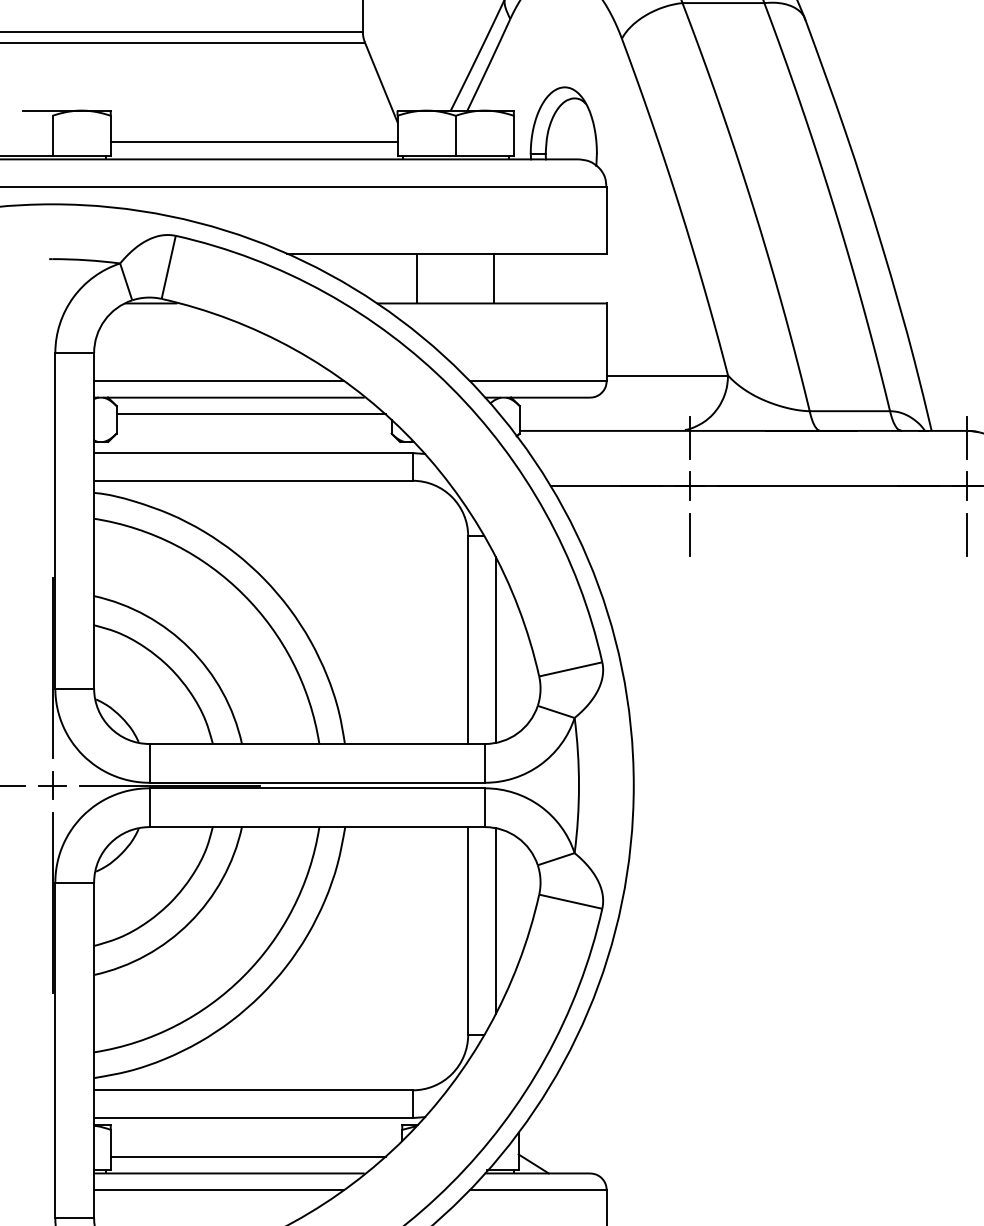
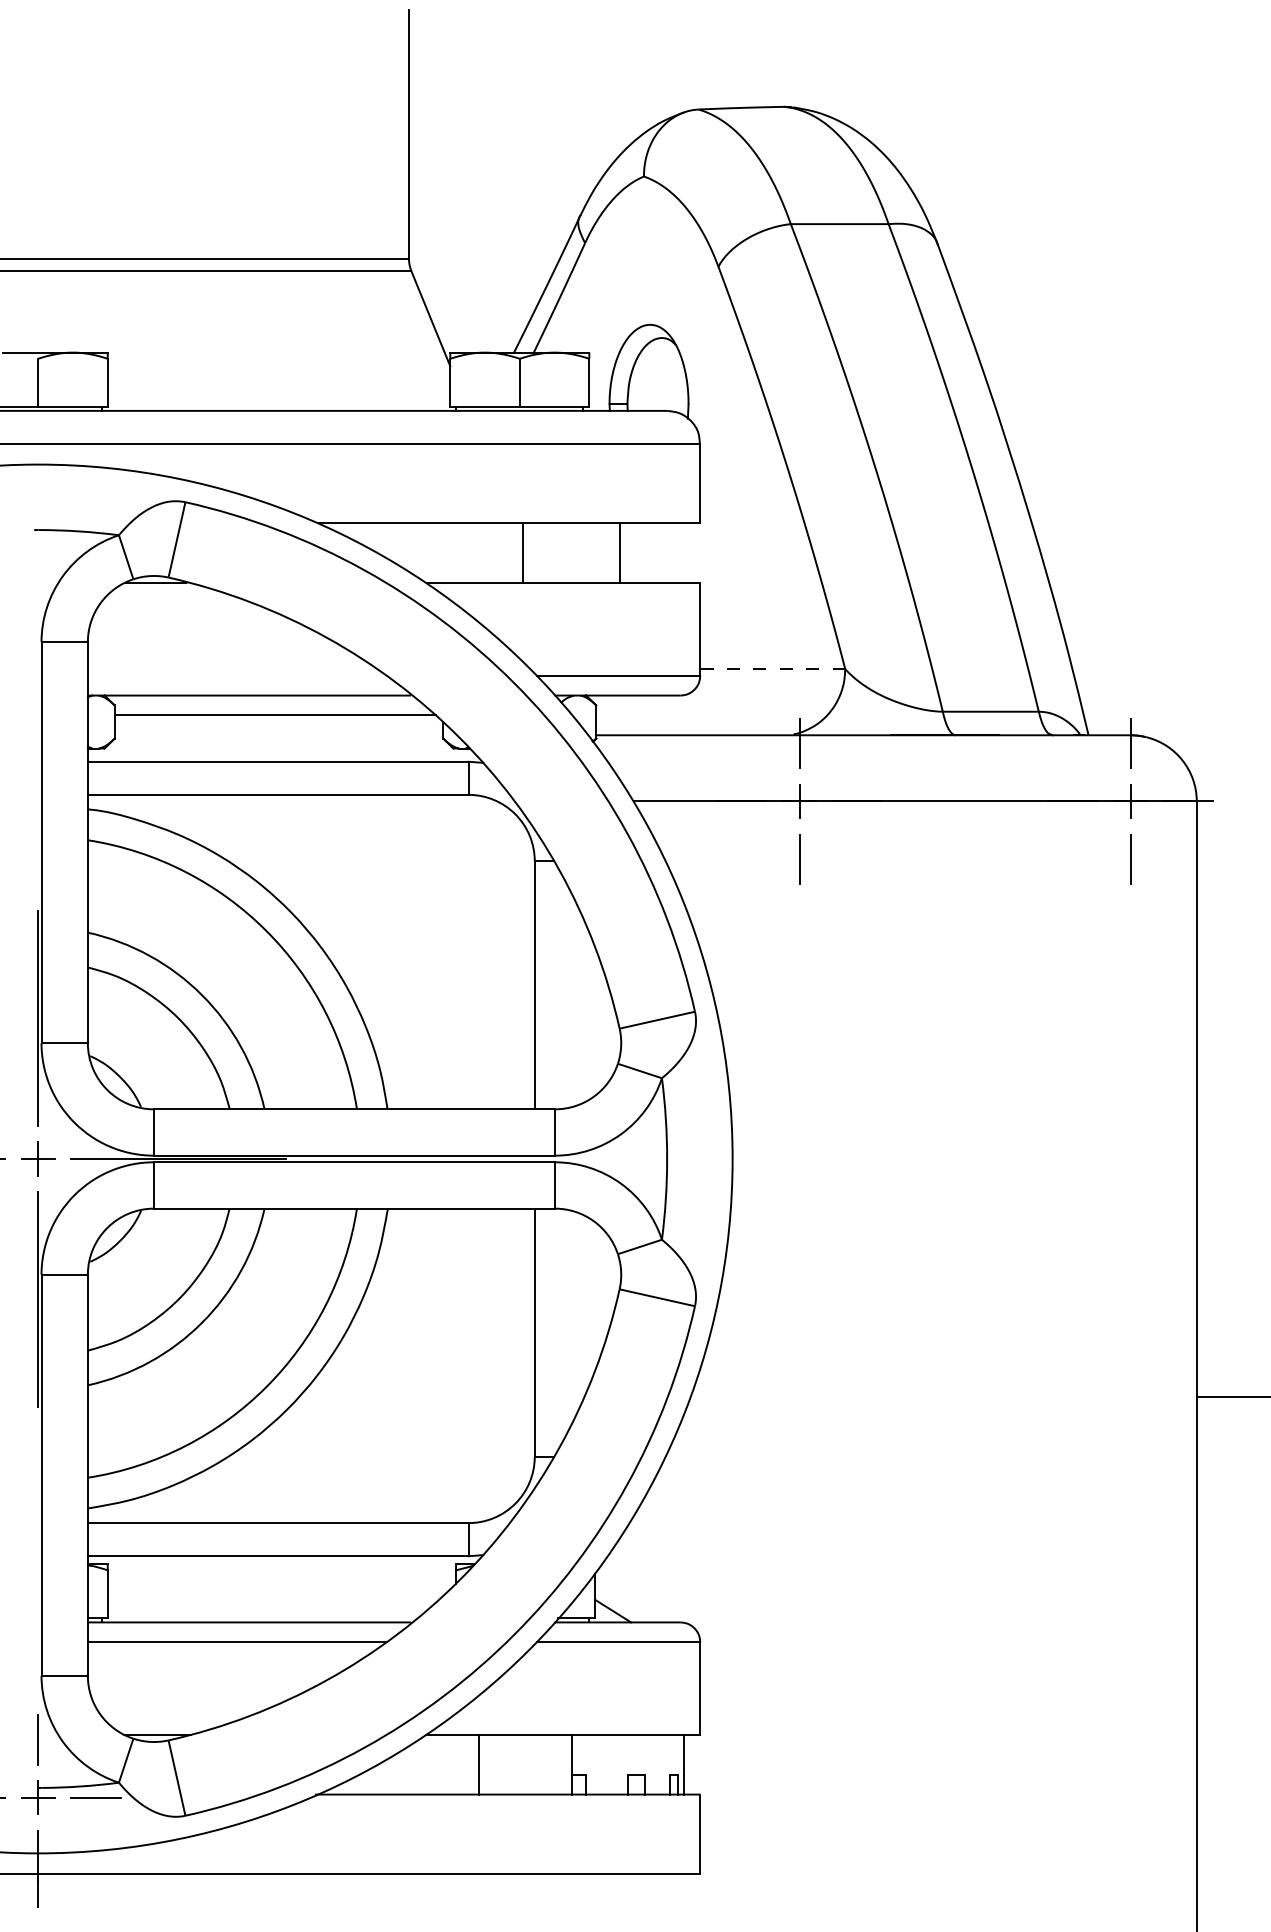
line: (253, 142) -> (278, 390), removed
line: (416, 278) -> (523, 553), moved
line: (494, 278) -> (620, 553), moved
line: (668, 375) -> (773, 669), solid -> dashed
line: (218, 380) -> (236, 675), removed
line: (495, 650) -> (567, 997), removed
line: (495, 920) -> (567, 1320), removed
line: (247, 1156) -> (271, 1602), removed

